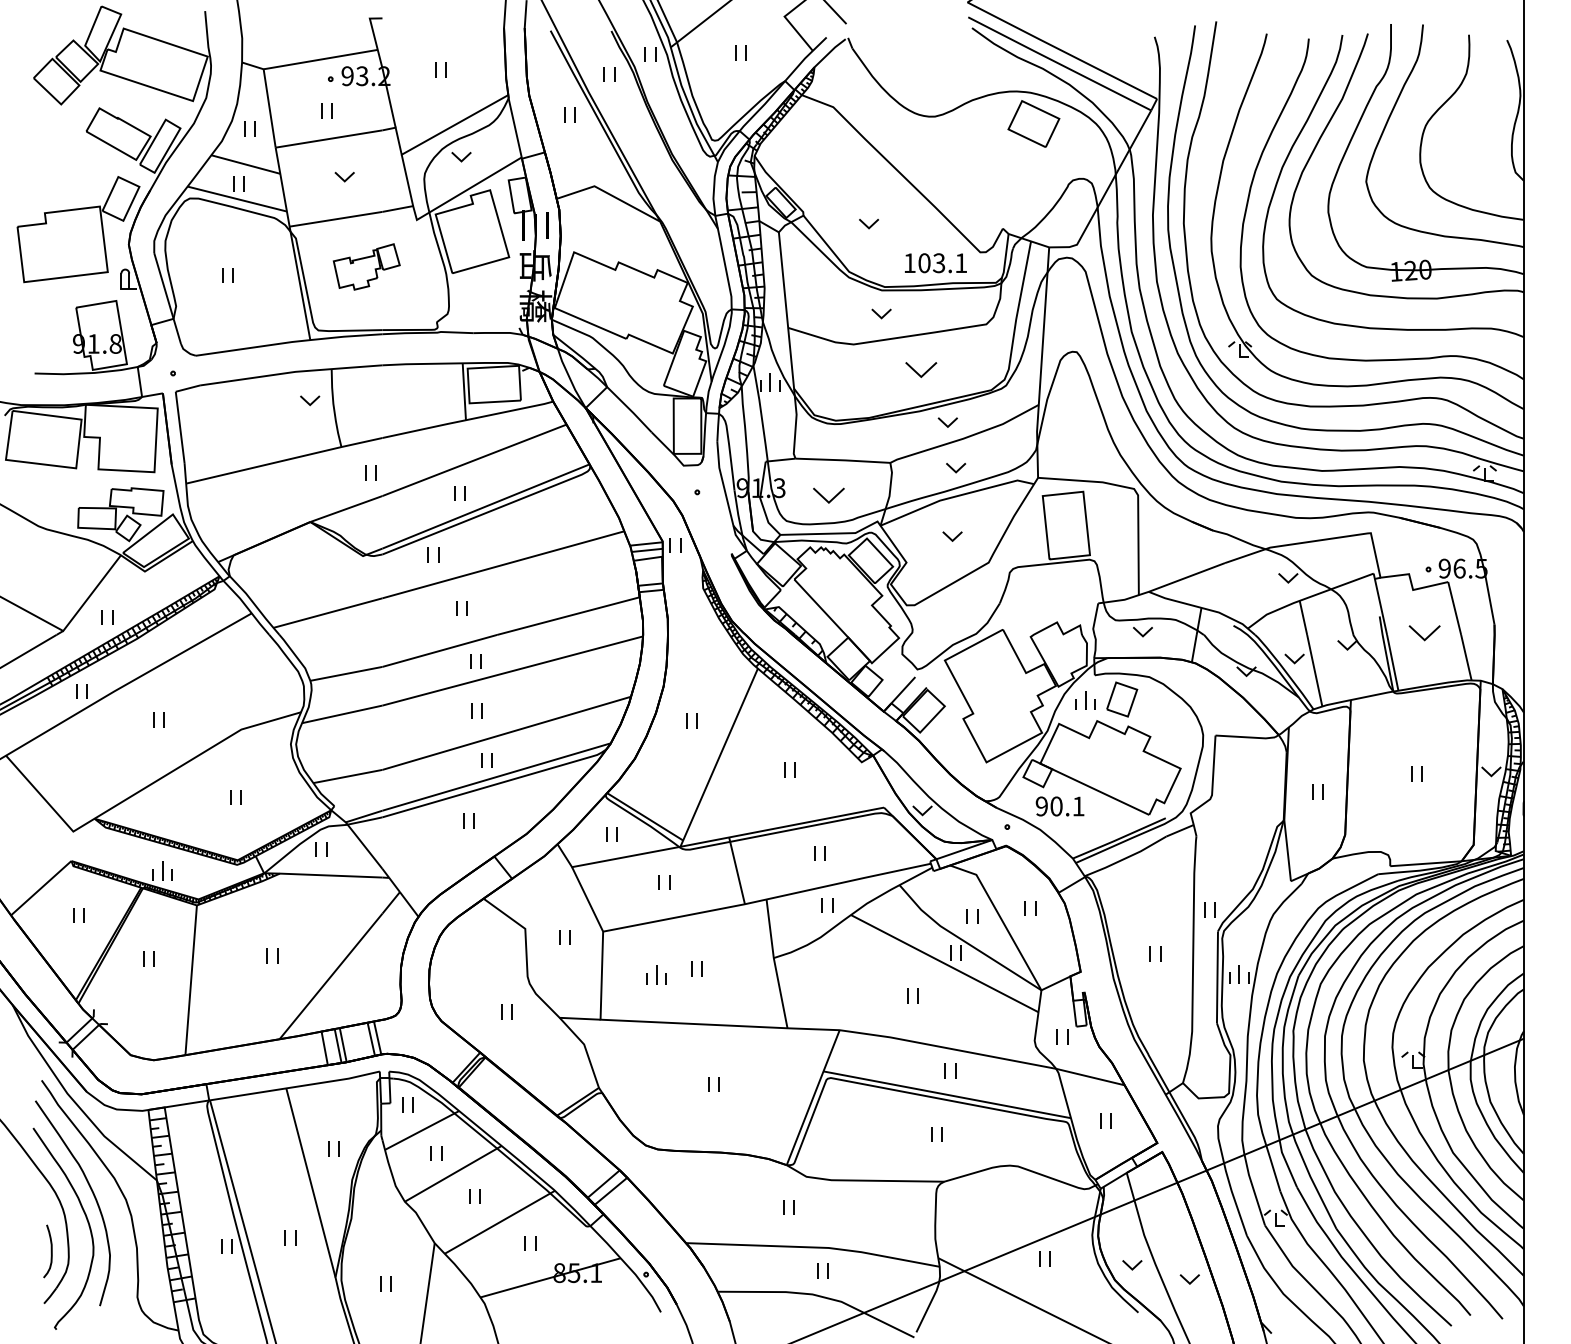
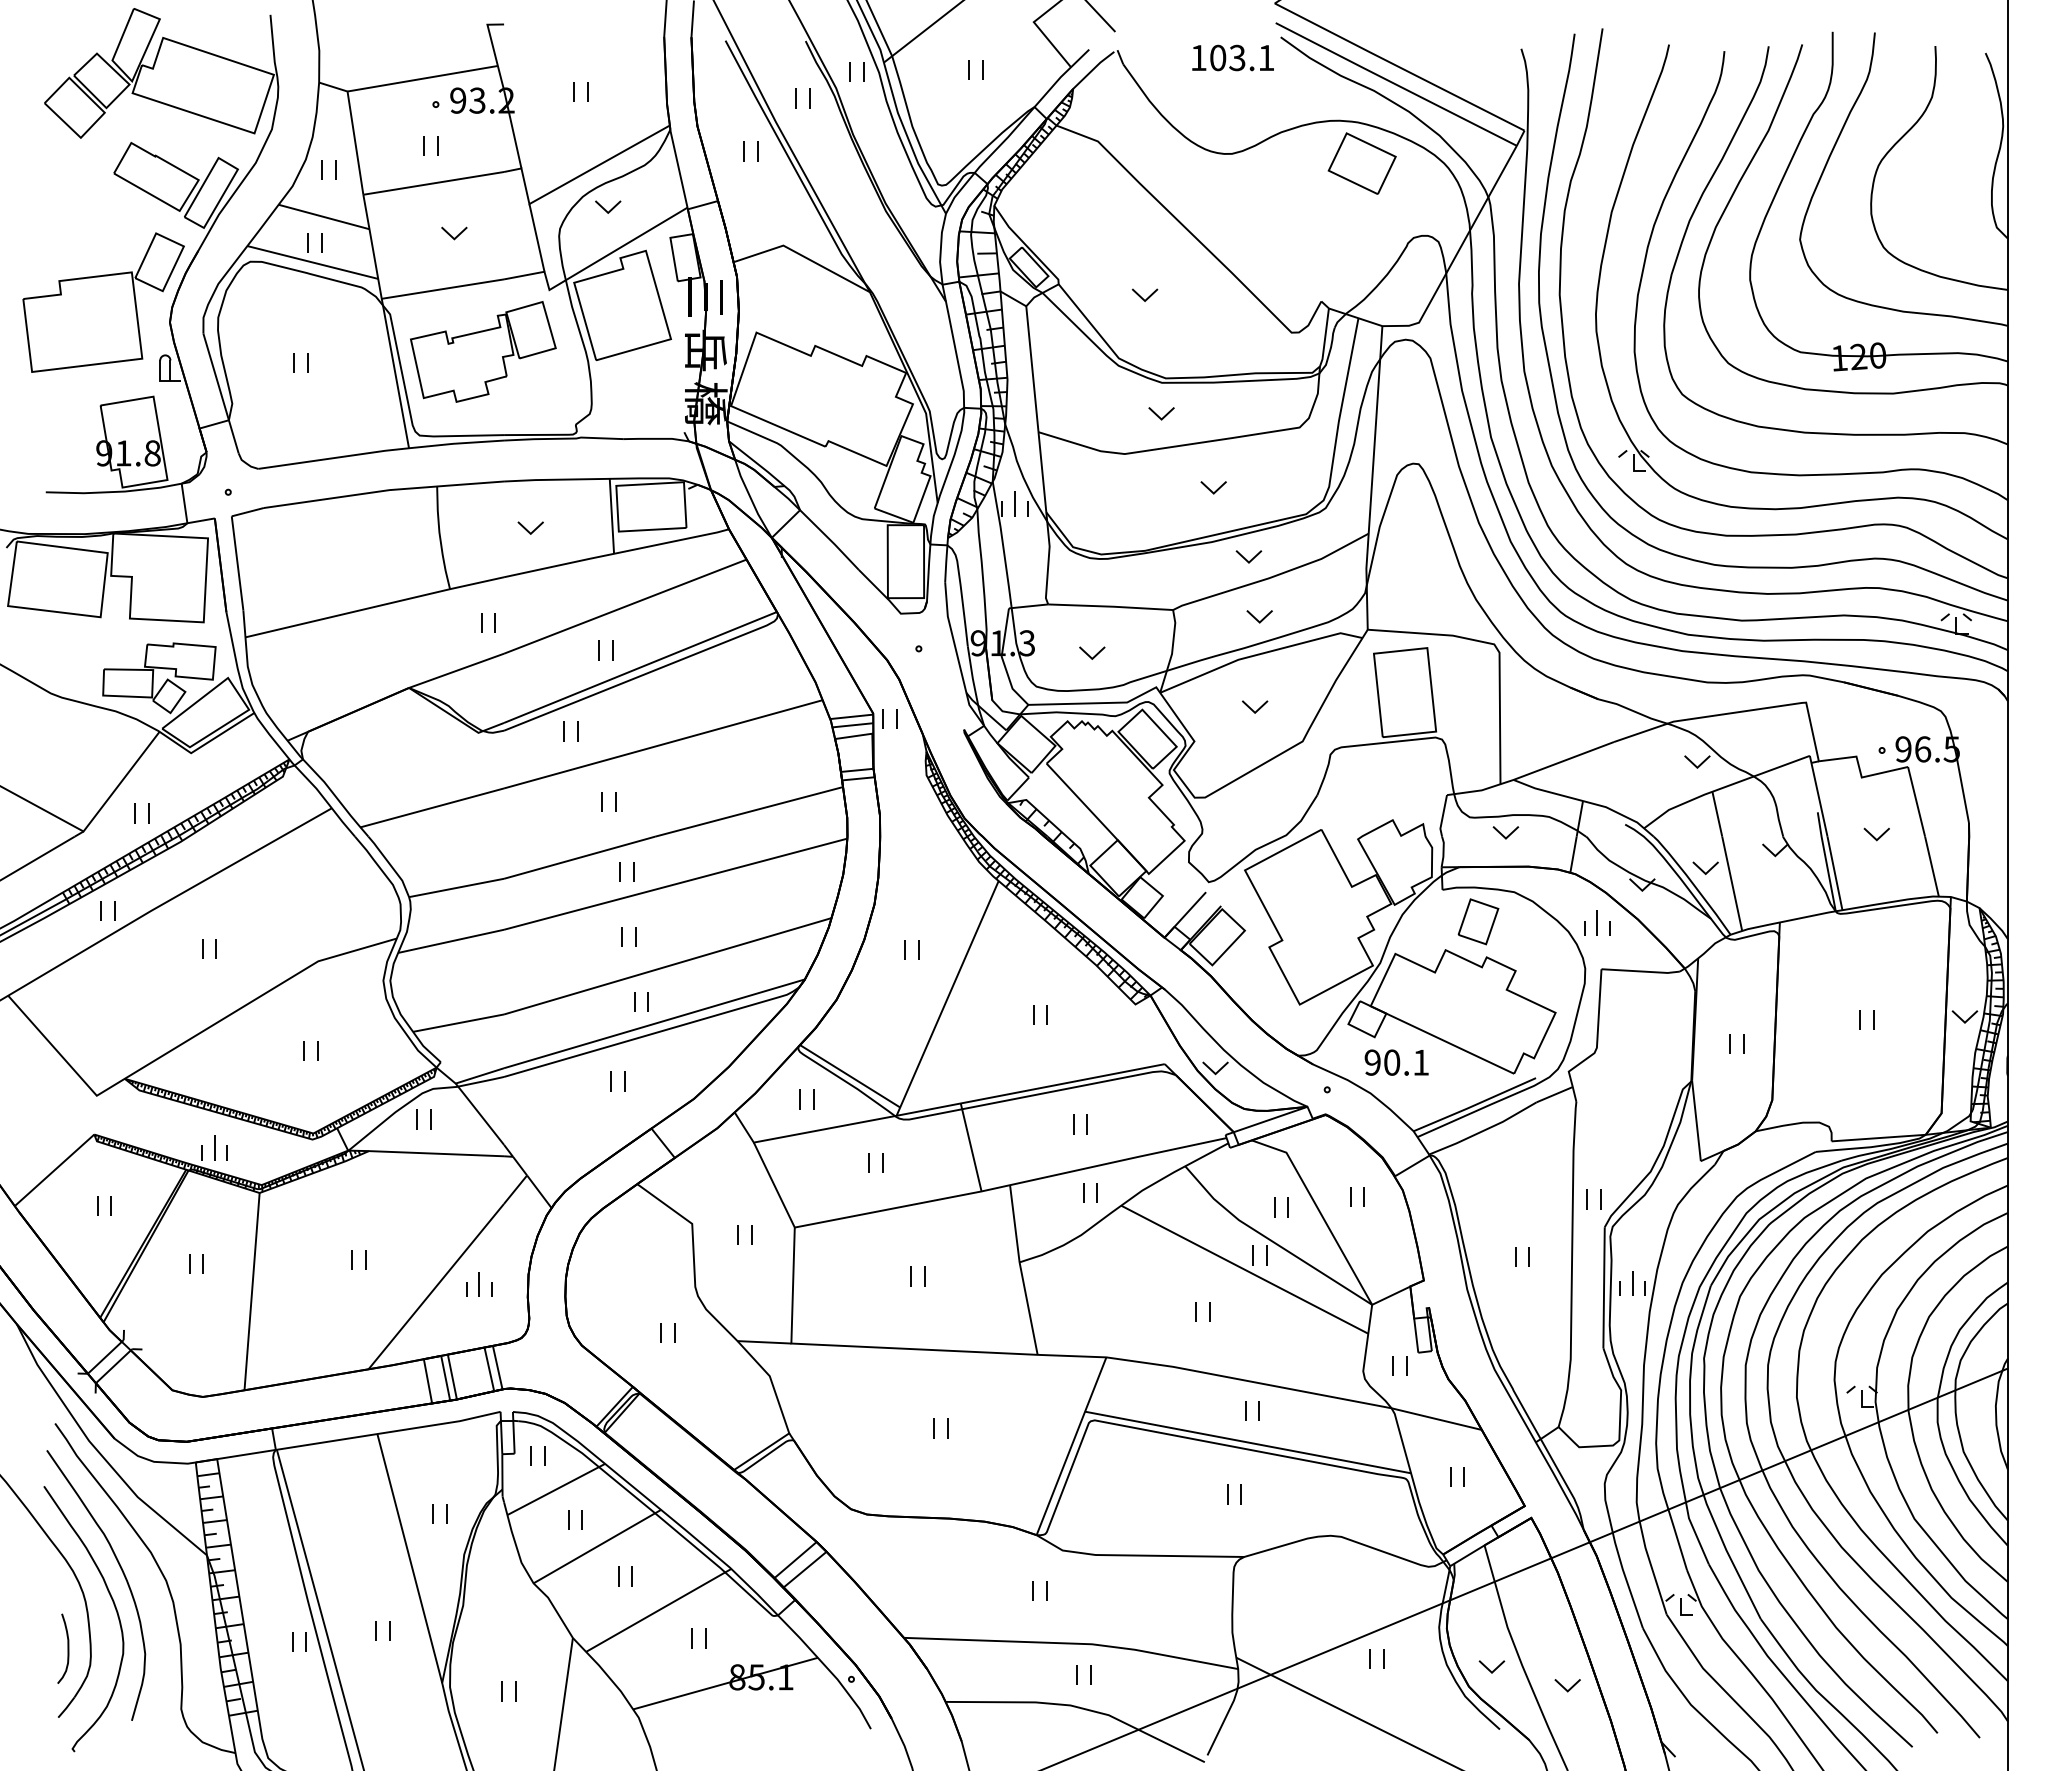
text: (935, 262) -> (1232, 57), moved
part: (366, 266) -> (483, 351), size x1.67
part: (920, 369) -> (1213, 487), size x0.62
part: (309, 400) -> (530, 527), moved
part: (829, 495) -> (1092, 652), size x0.62
part: (1424, 633) -> (1876, 834), size x0.62
part: (1085, 700) -> (1597, 922), moved
part: (656, 974) -> (479, 1284), moved

